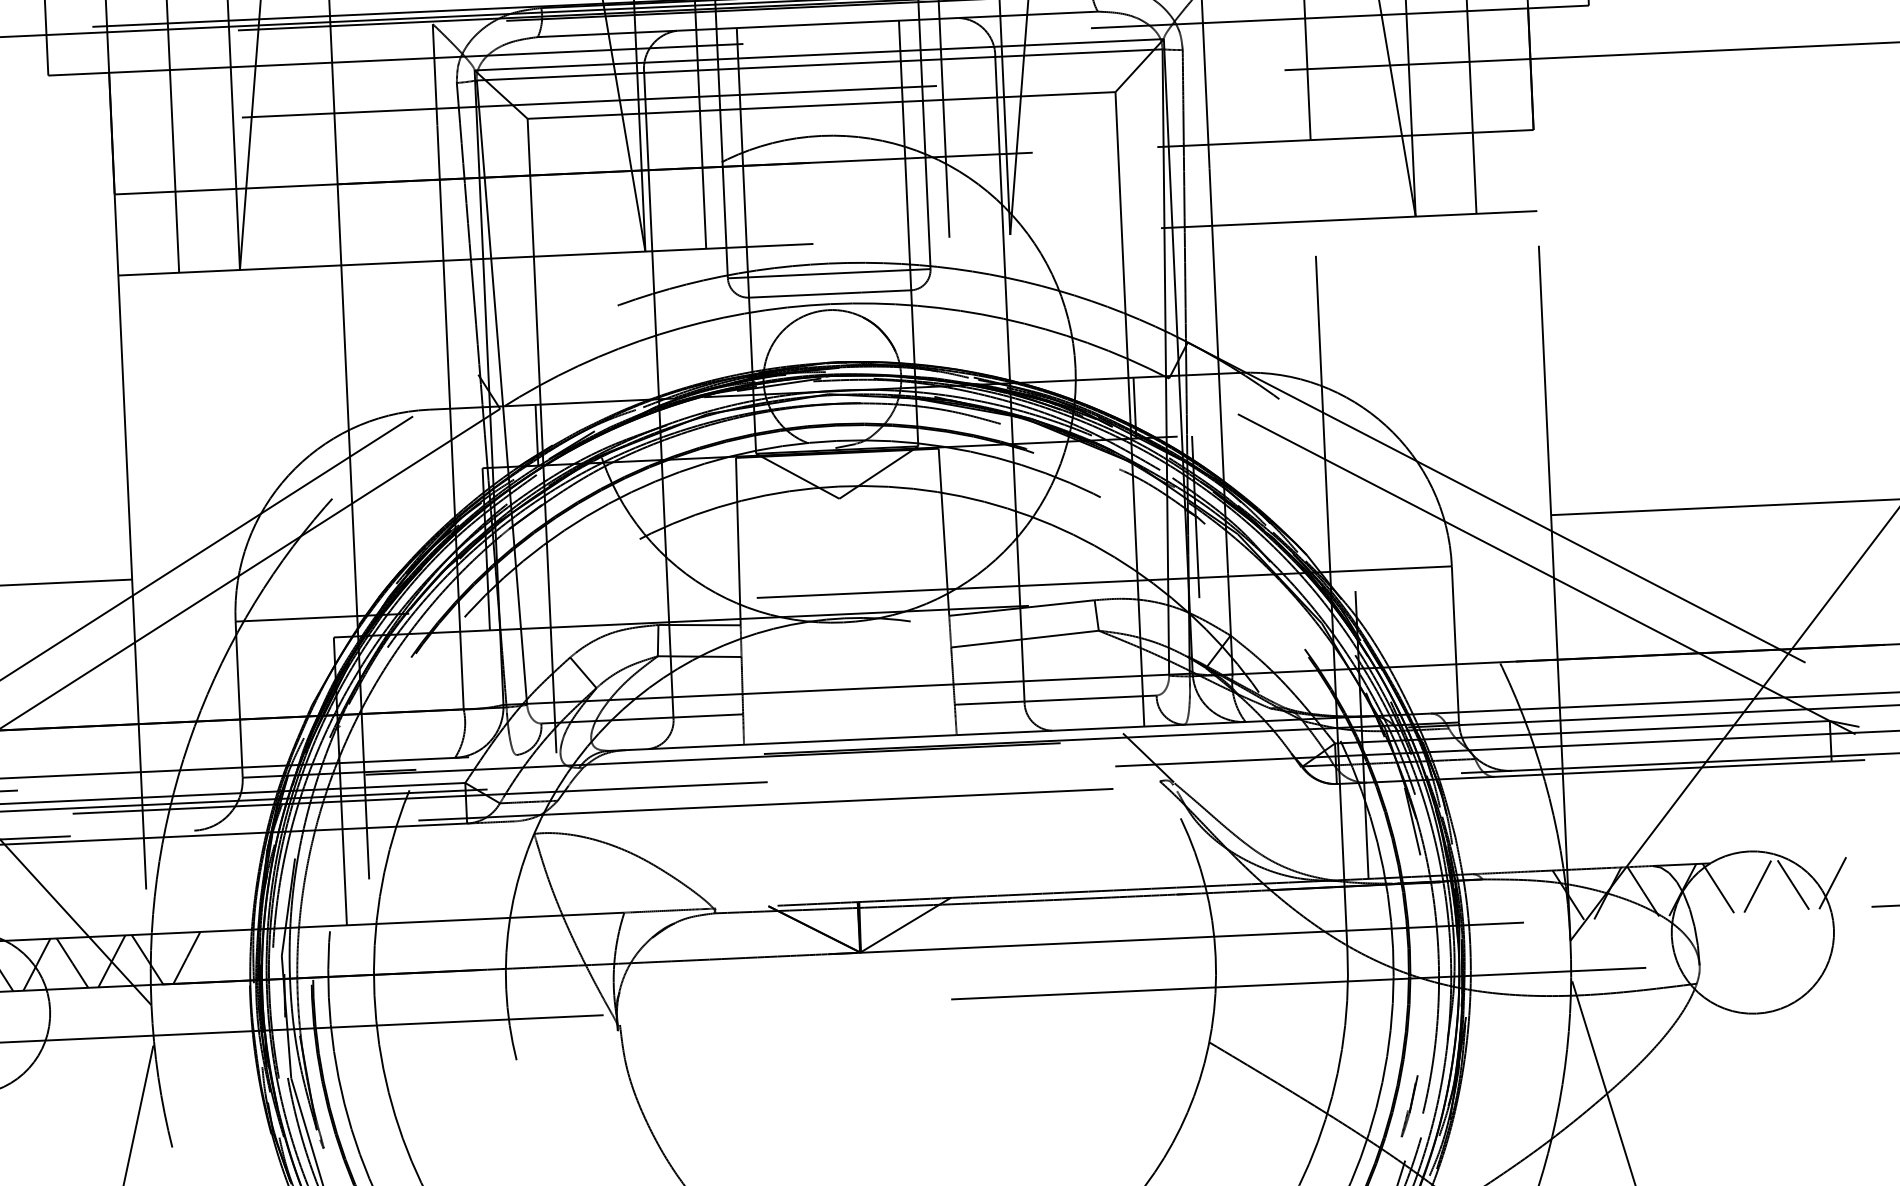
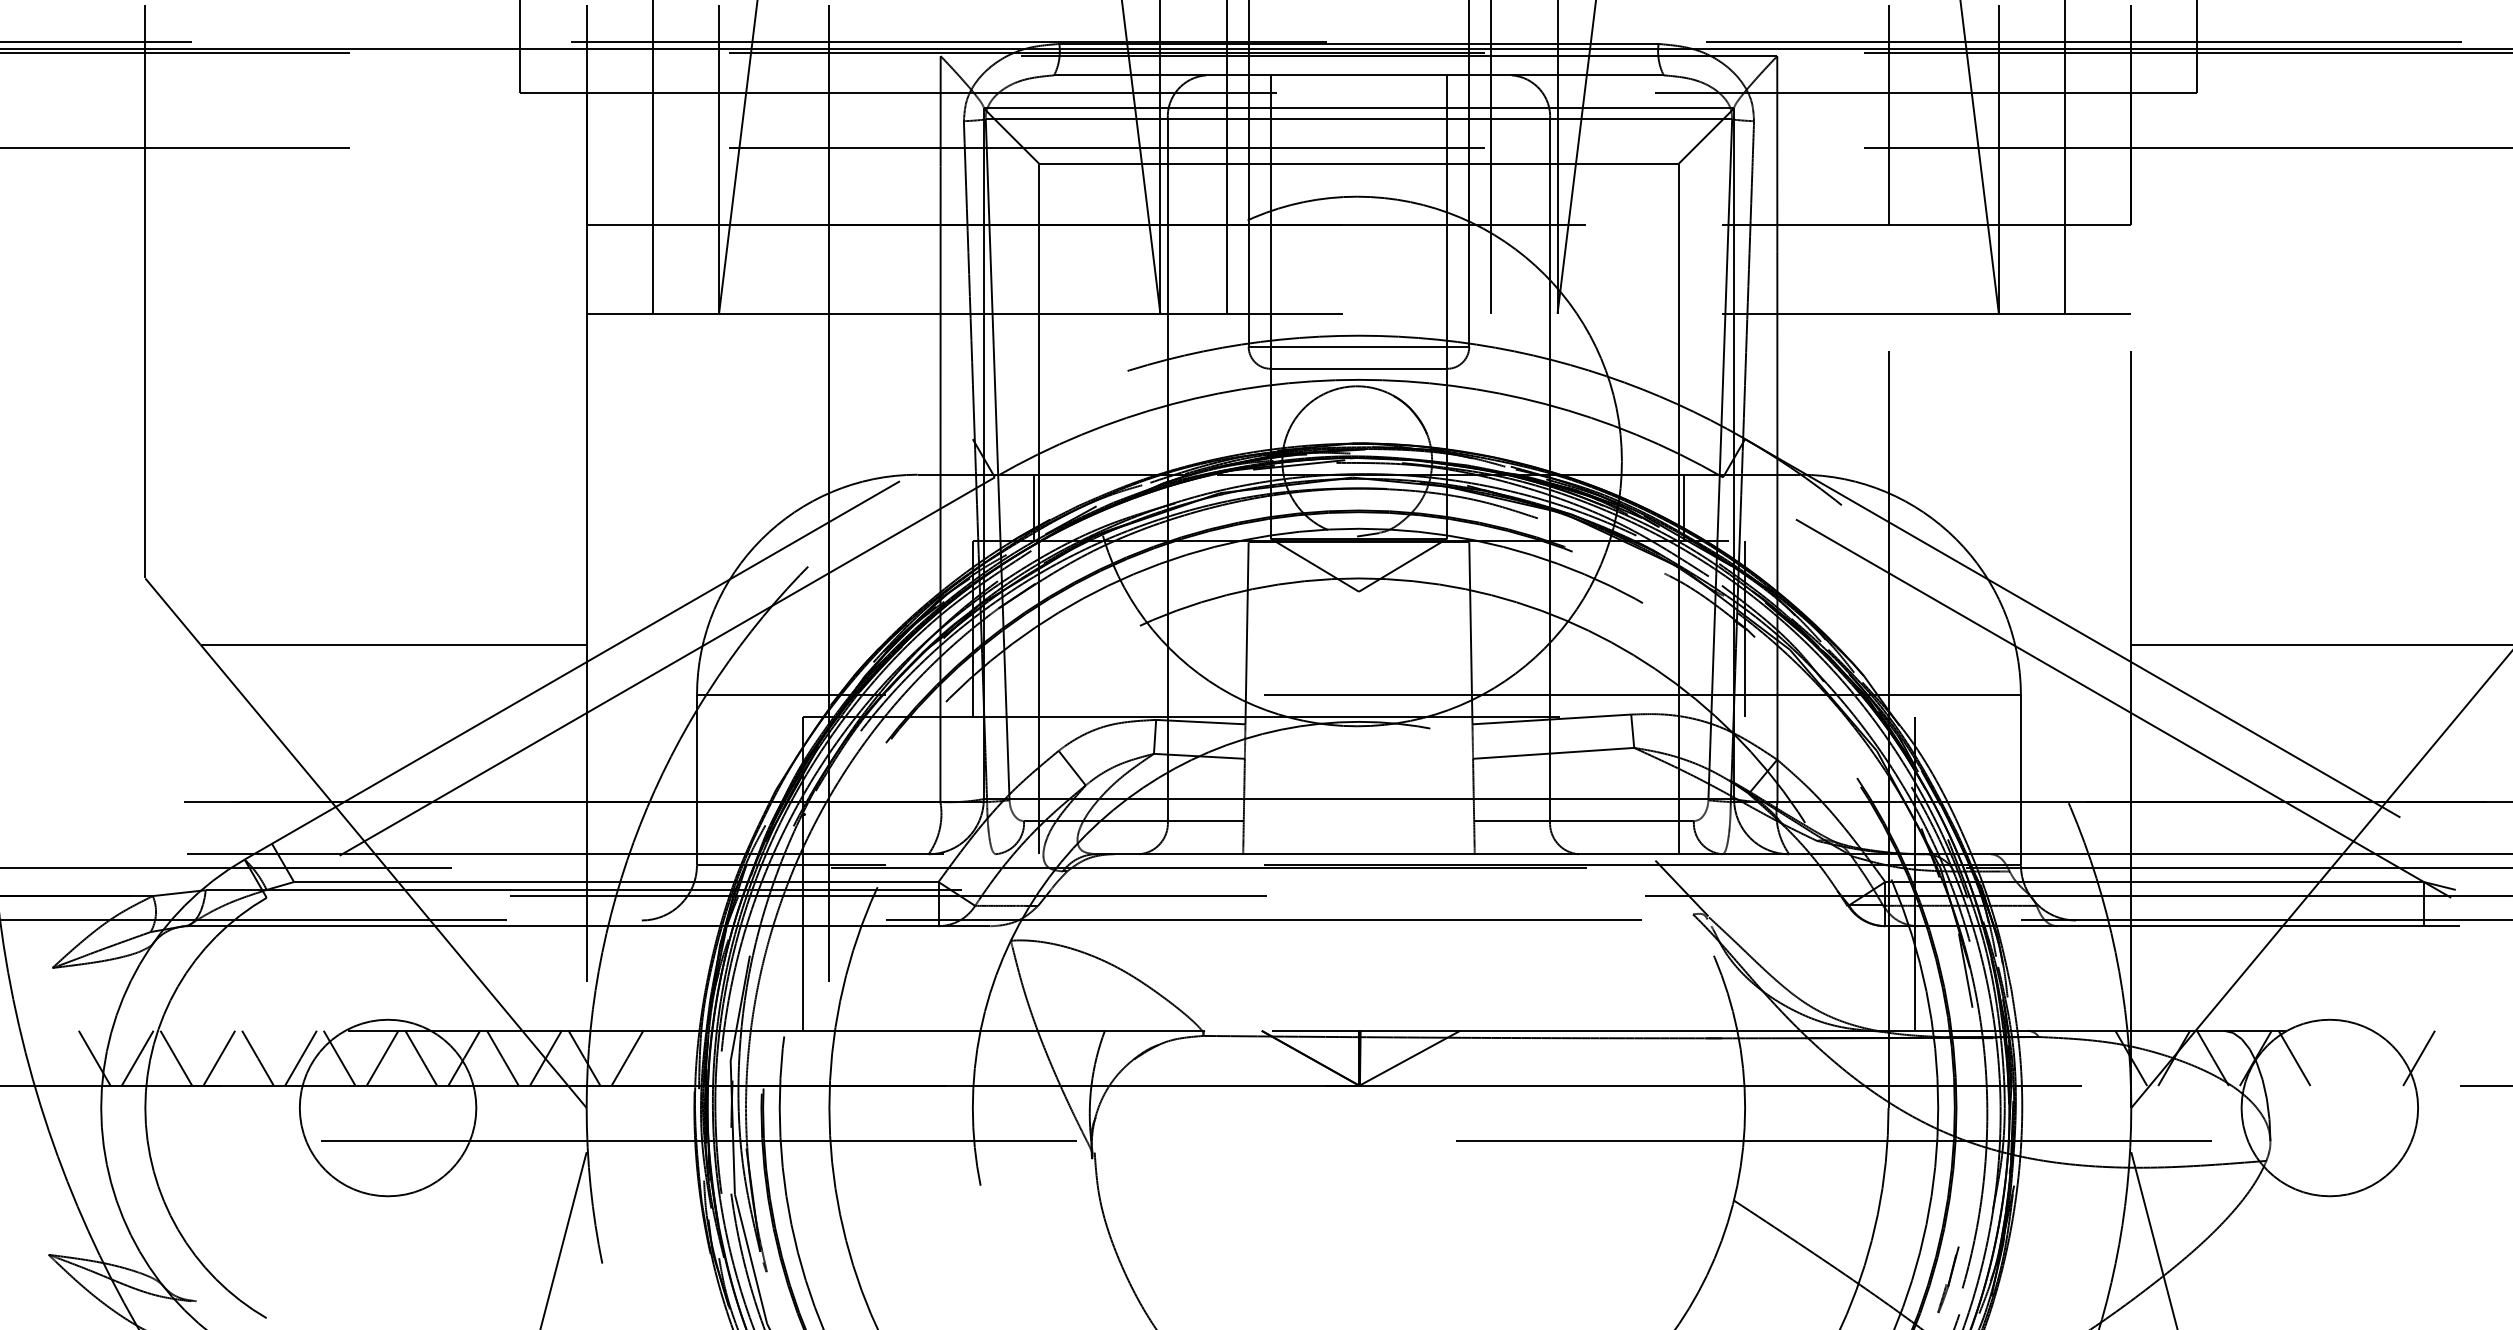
line: (1793, 884) -> (2376, 1057), removed
line: (1757, 885) -> (2337, 1057), removed

